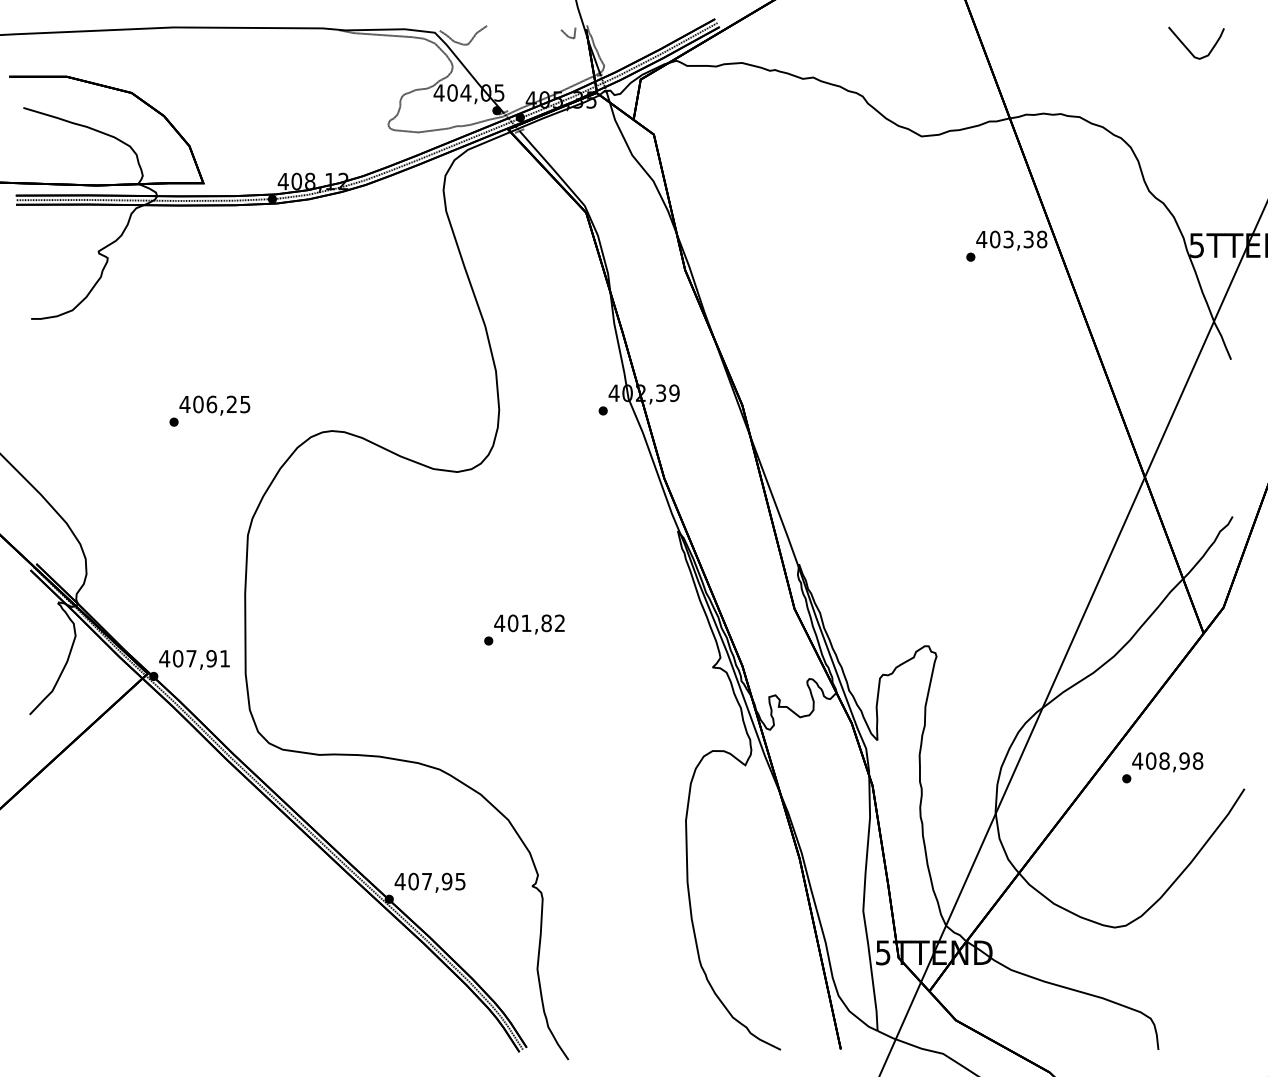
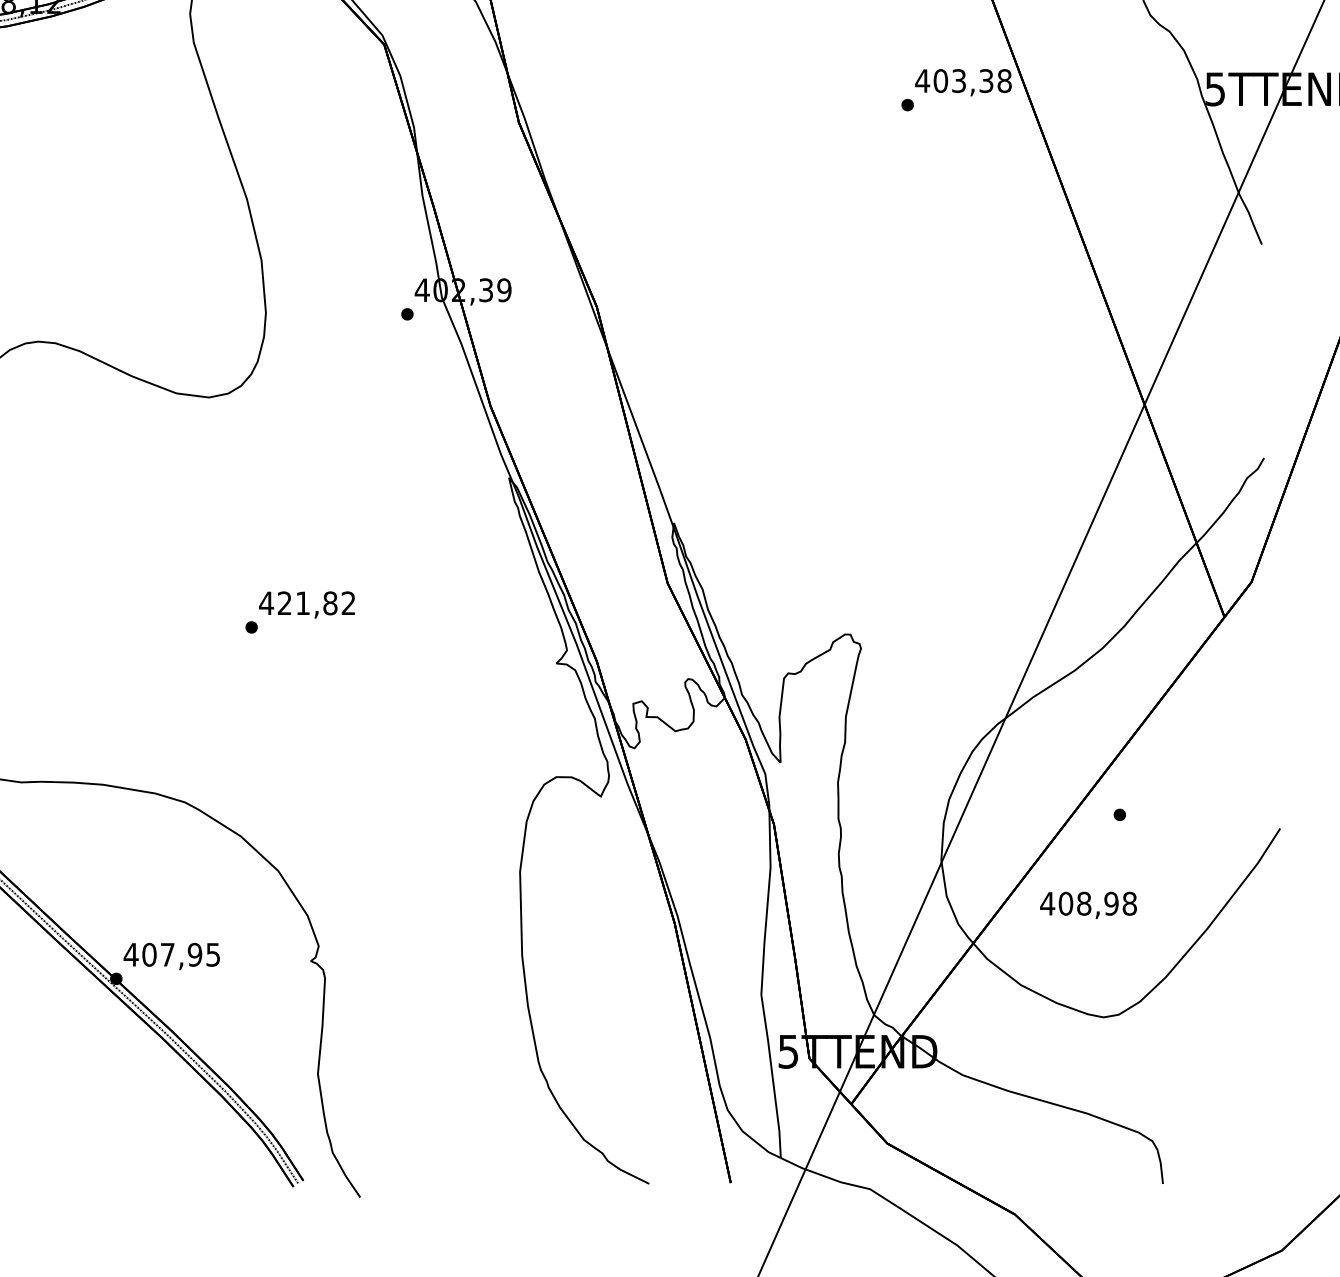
text: (512, 623) -> (283, 603), 401,82 -> 421,82
text: (1167, 762) -> (1088, 905), moved

